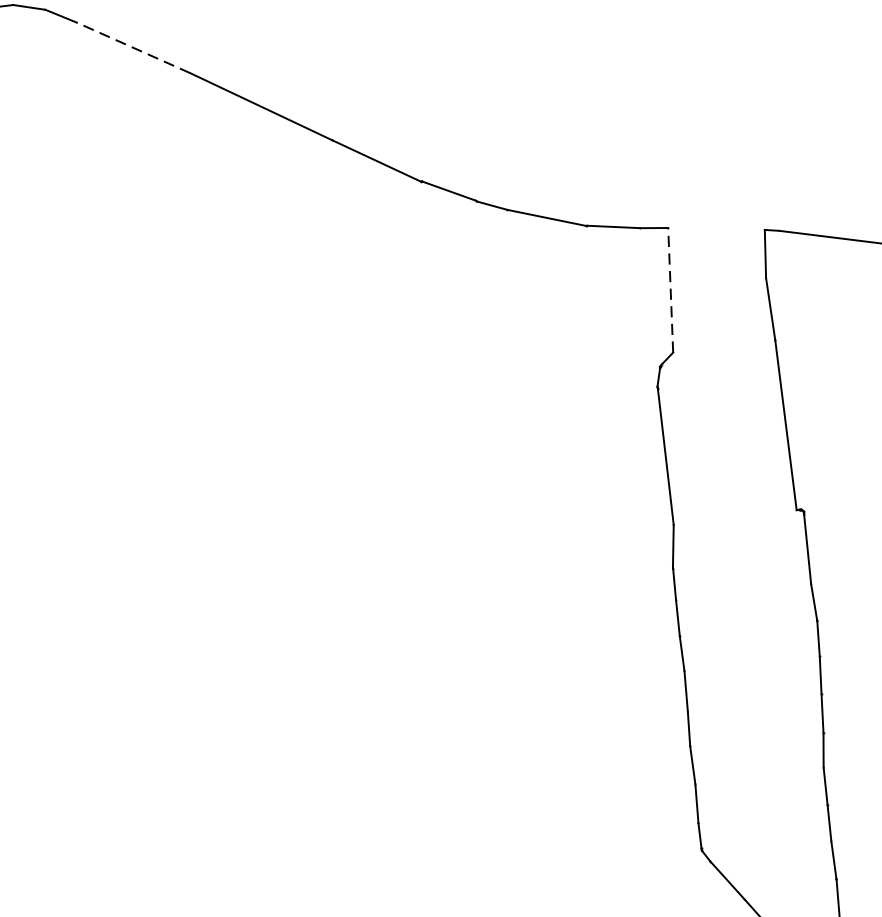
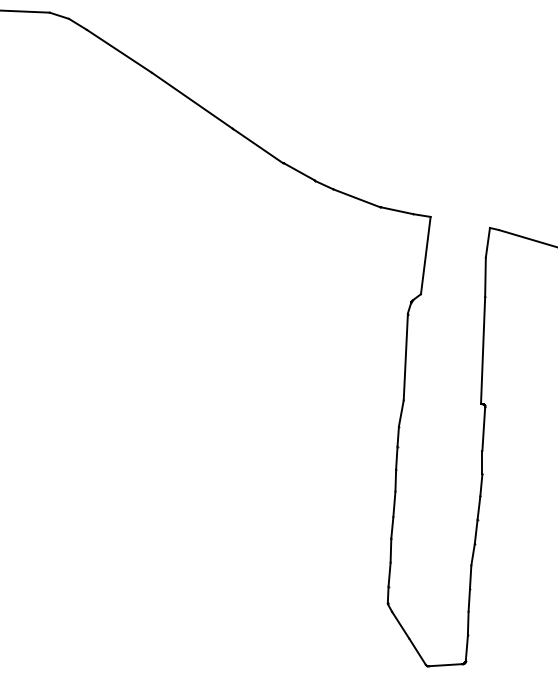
line: (133, 48) -> (119, 51), dashed -> solid
line: (670, 290) -> (425, 255), dashed -> solid

